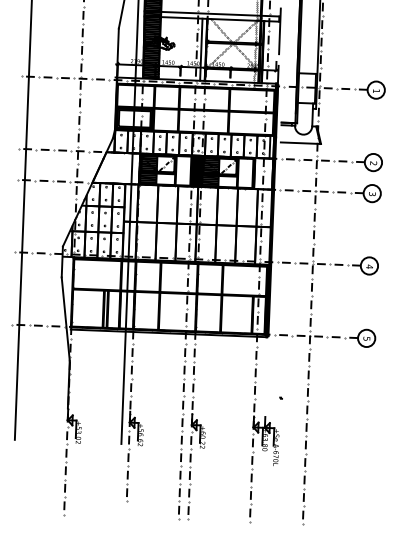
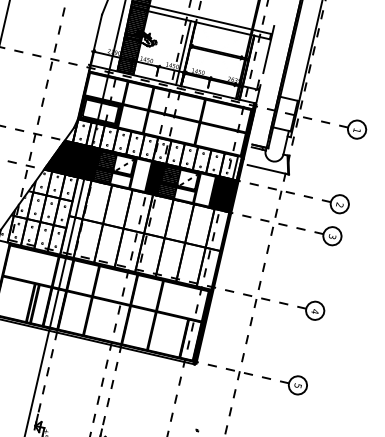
hatch: (115, 168) -> (70, 159), added
hatch: (263, 173) -> (223, 193), added

